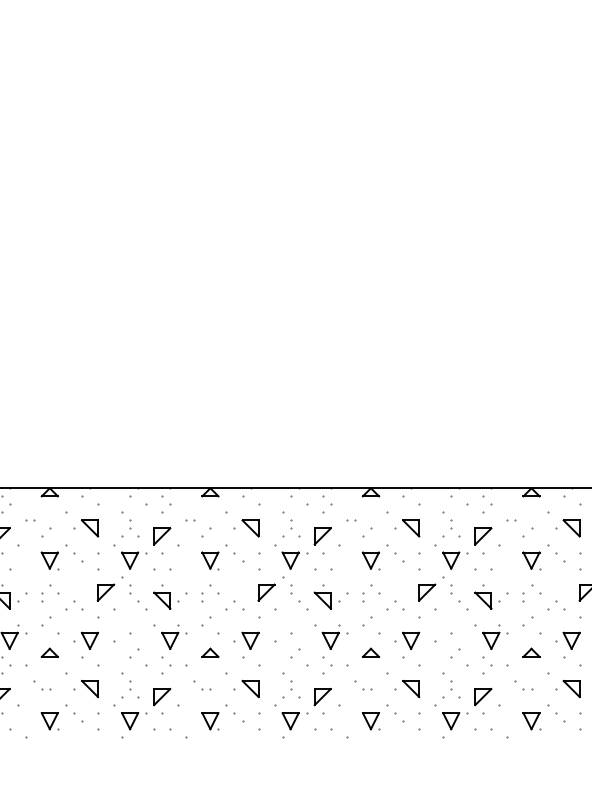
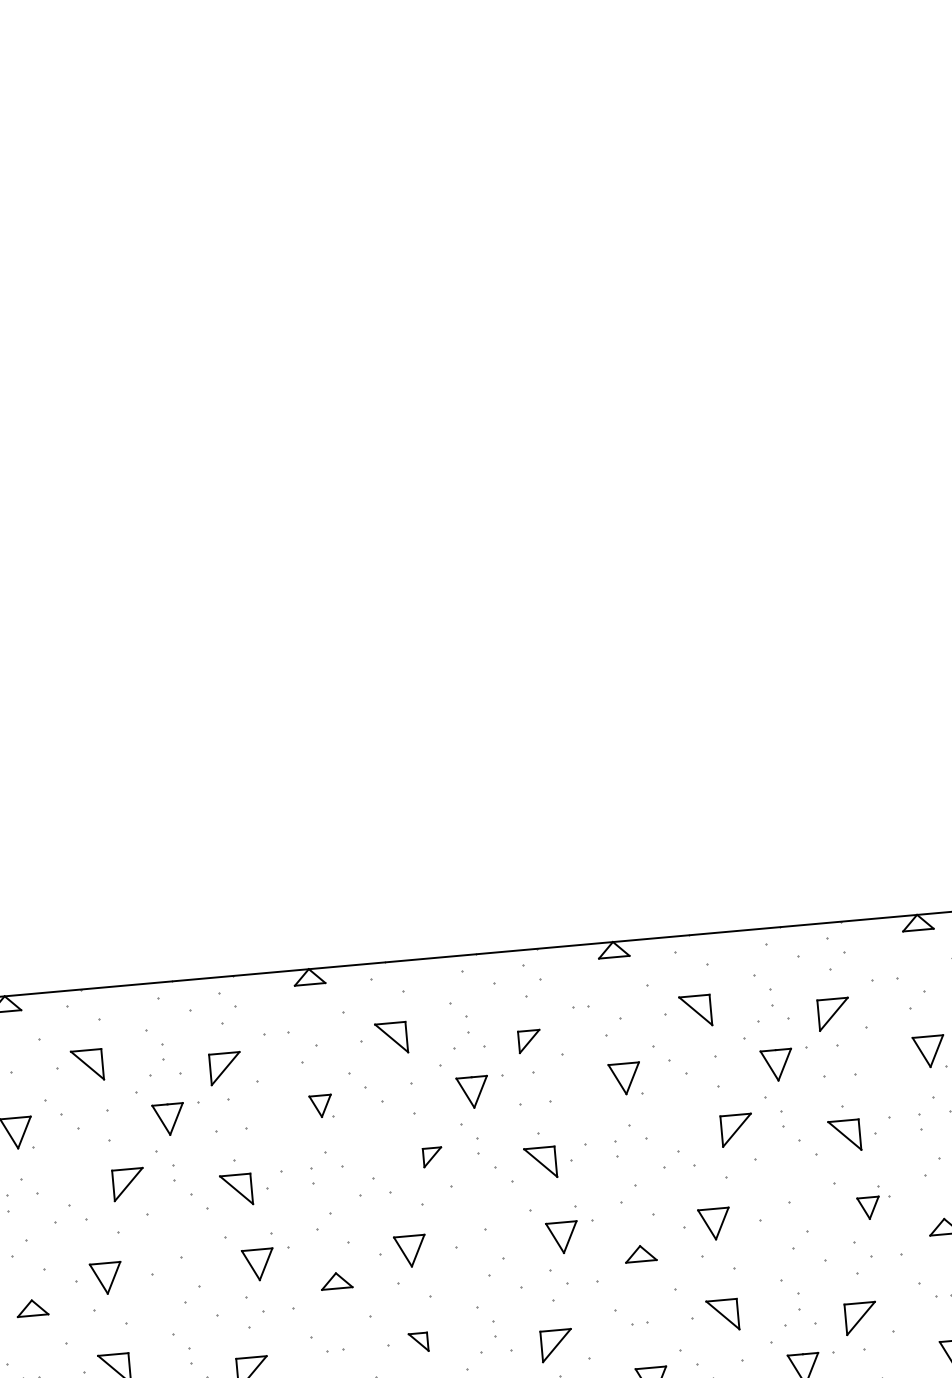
part: (190, 520) -> (276, 1033), size x1.6
part: (511, 520) -> (884, 979), size x1.6
part: (322, 536) -> (529, 1041), size x0.7
part: (210, 560) -> (321, 1105), size x0.7
part: (266, 592) -> (432, 1157), size x0.6
part: (495, 636) -> (873, 1201), size x0.7
part: (250, 688) -> (418, 1341), size x0.6

